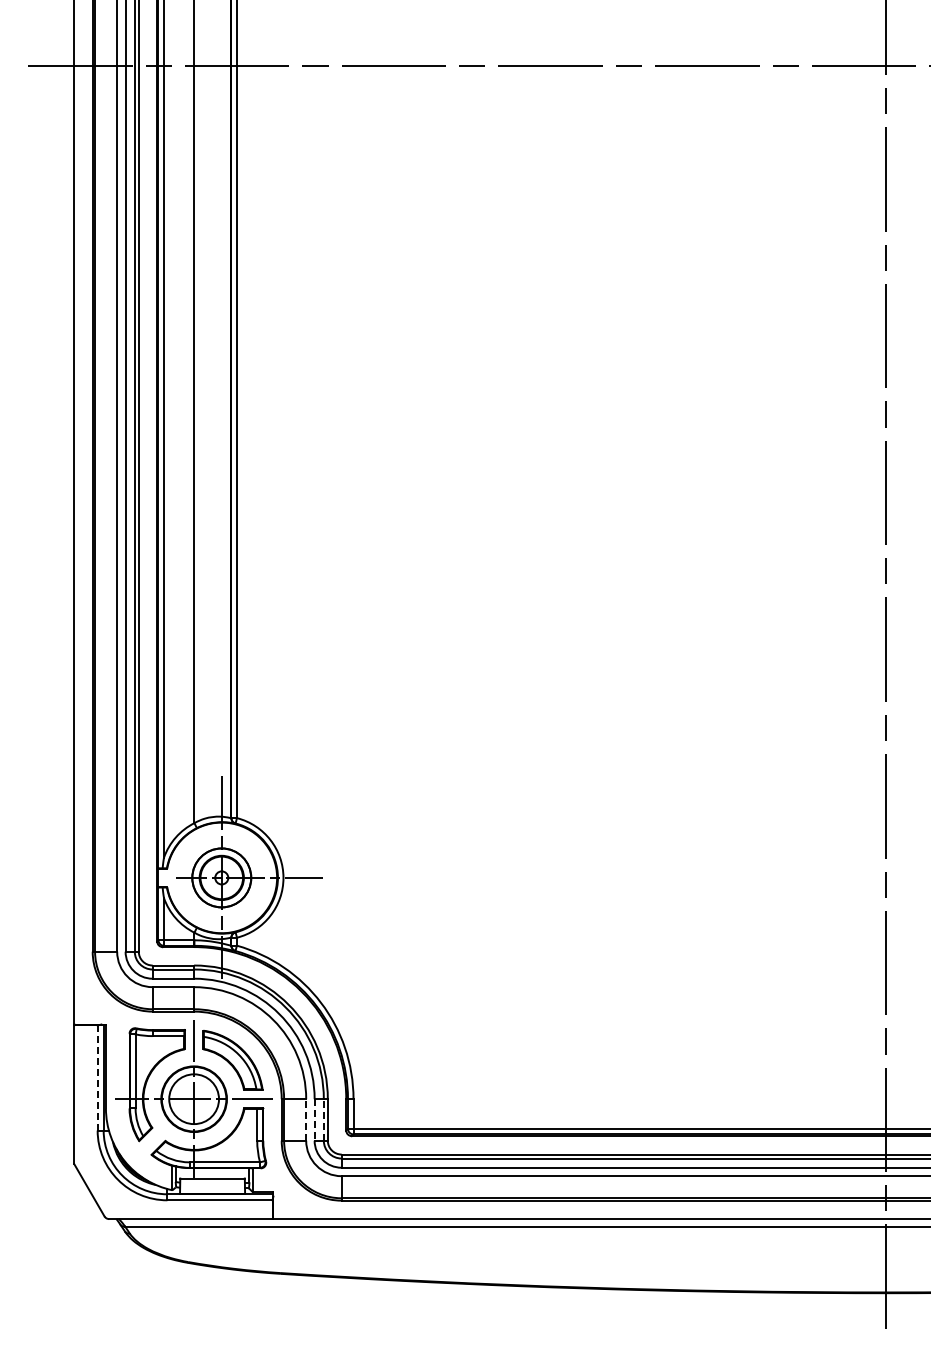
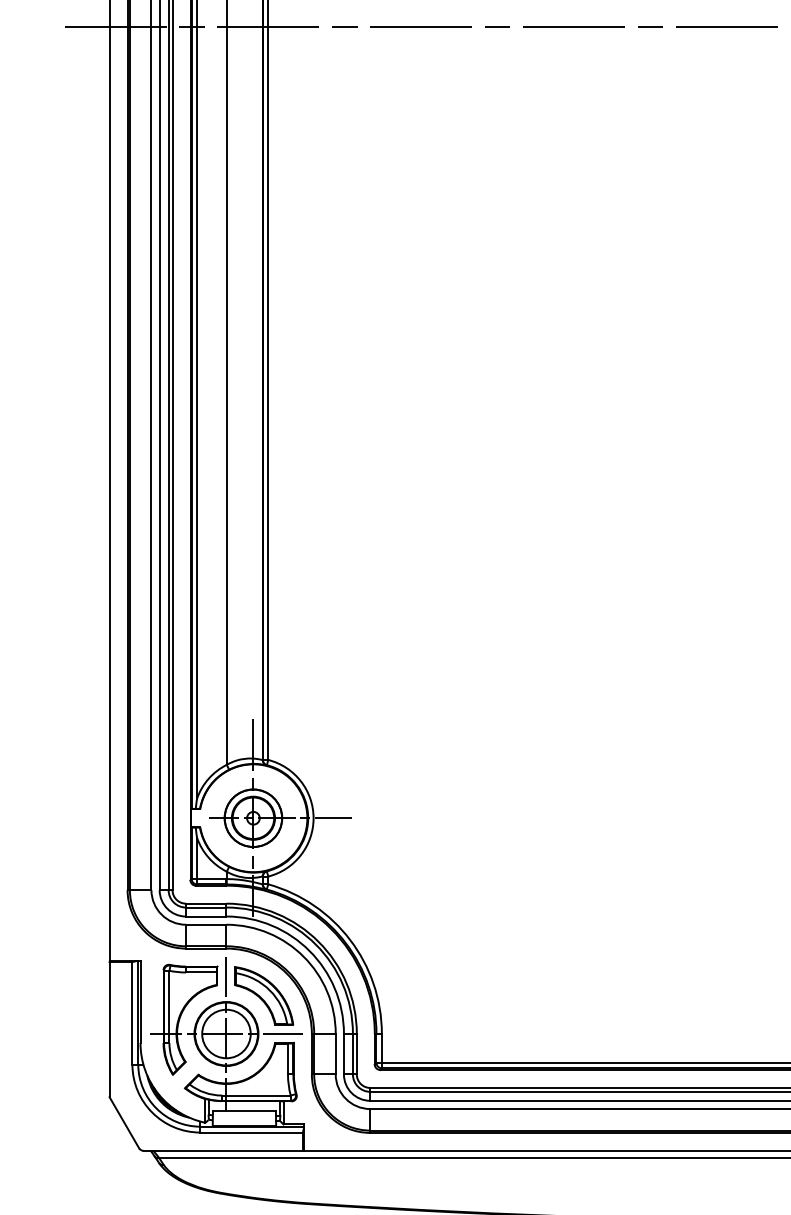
line: (97, 1078) -> (132, 1013), dashed -> solid
line: (306, 1119) -> (336, 1053), dashed -> solid
line: (314, 1119) -> (343, 1053), dashed -> solid
line: (323, 1119) -> (352, 1053), dashed -> solid

